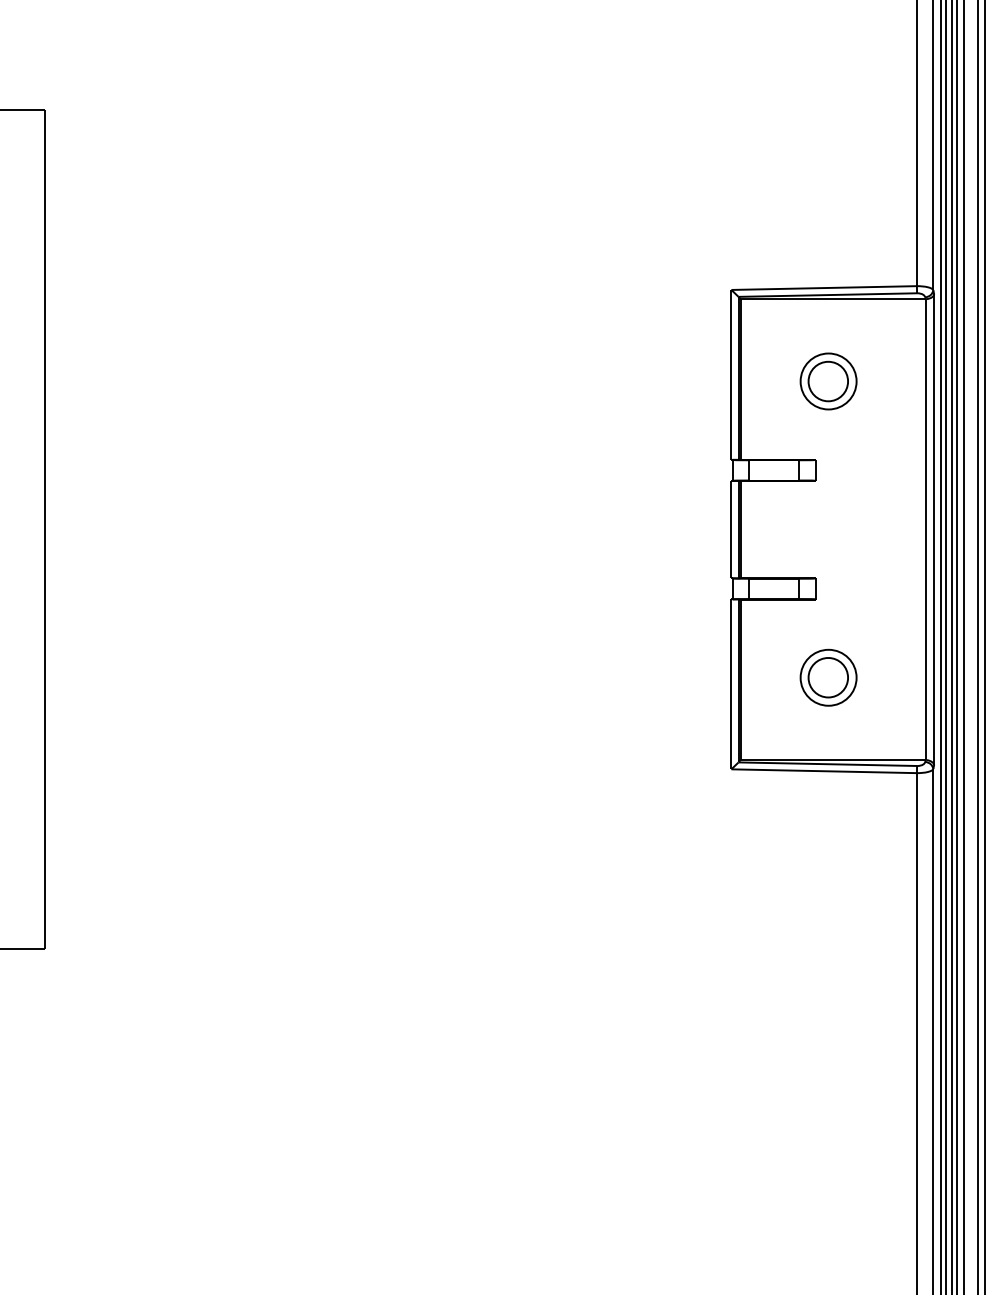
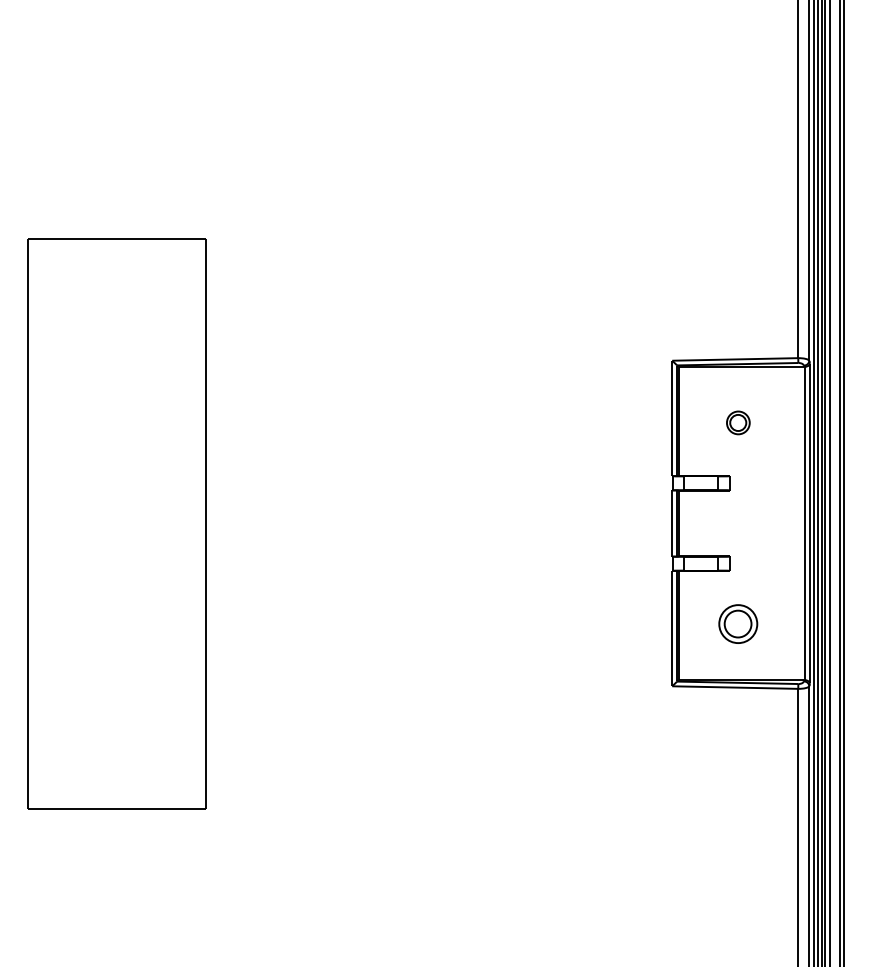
part: (828, 380) -> (738, 422), size x0.6

